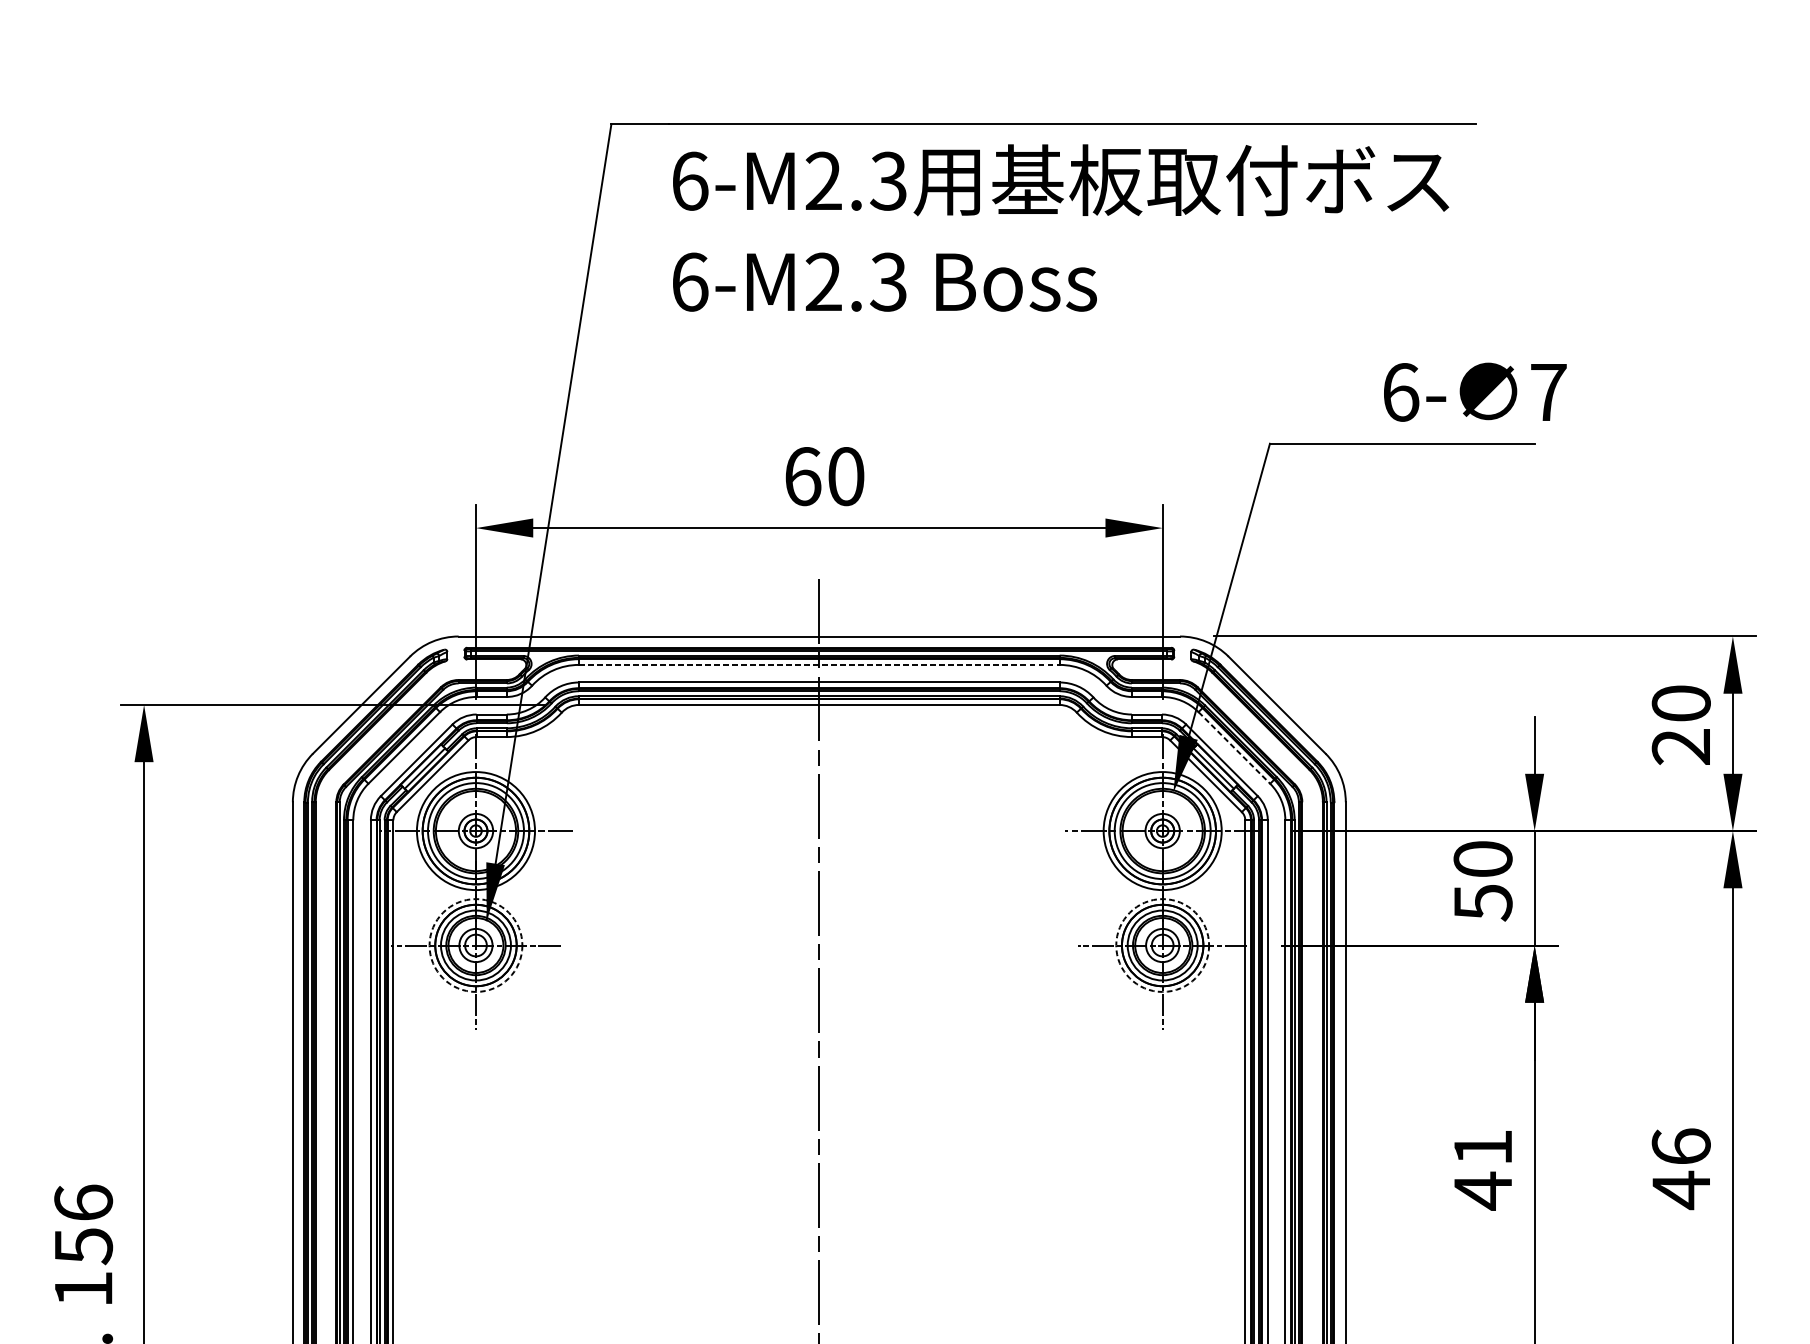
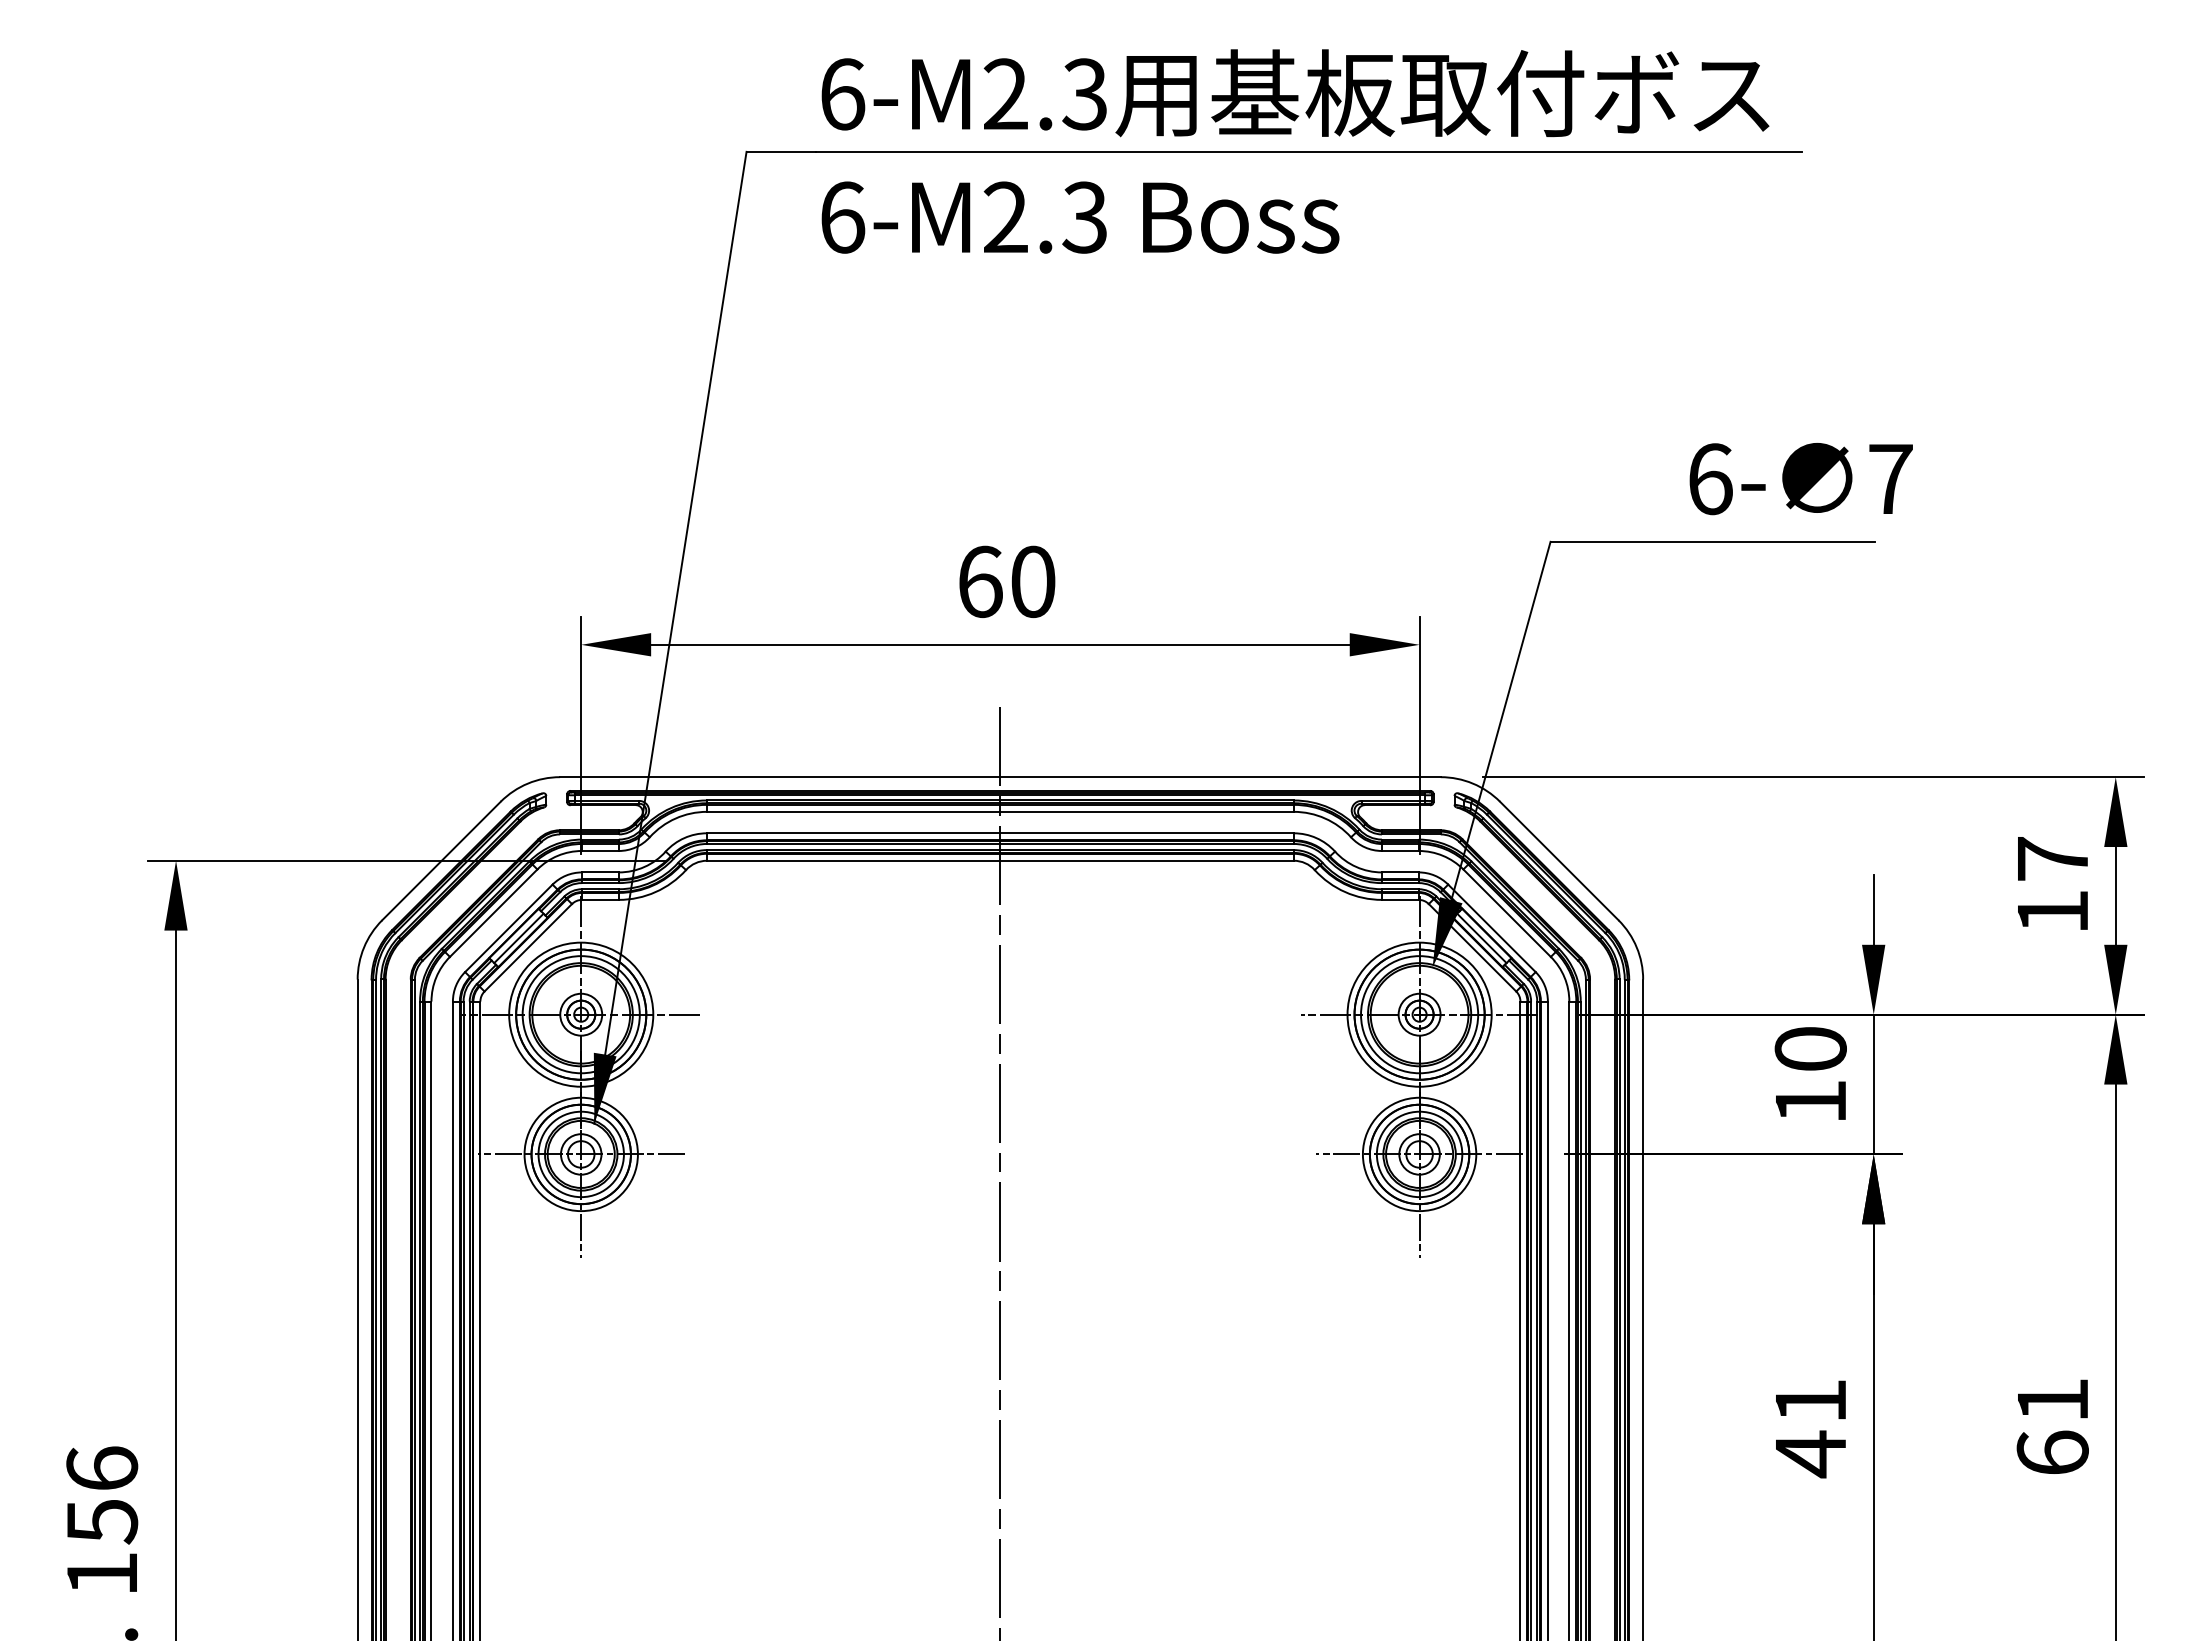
text: (1061, 228) -> (1295, 151), moved
line: (819, 664) -> (1000, 811), dashed -> solid
text: (1681, 725) -> (2052, 885), 20 -> 17
line: (1234, 748) -> (1507, 913), dashed -> solid
text: (1483, 902) -> (1811, 1102), 50 -> 10
circle: (475, 945) -> (580, 1154), dashed -> solid
circle: (1162, 945) -> (1419, 1154), dashed -> solid
text: (1681, 1169) -> (2052, 1427), 46 -> 61

